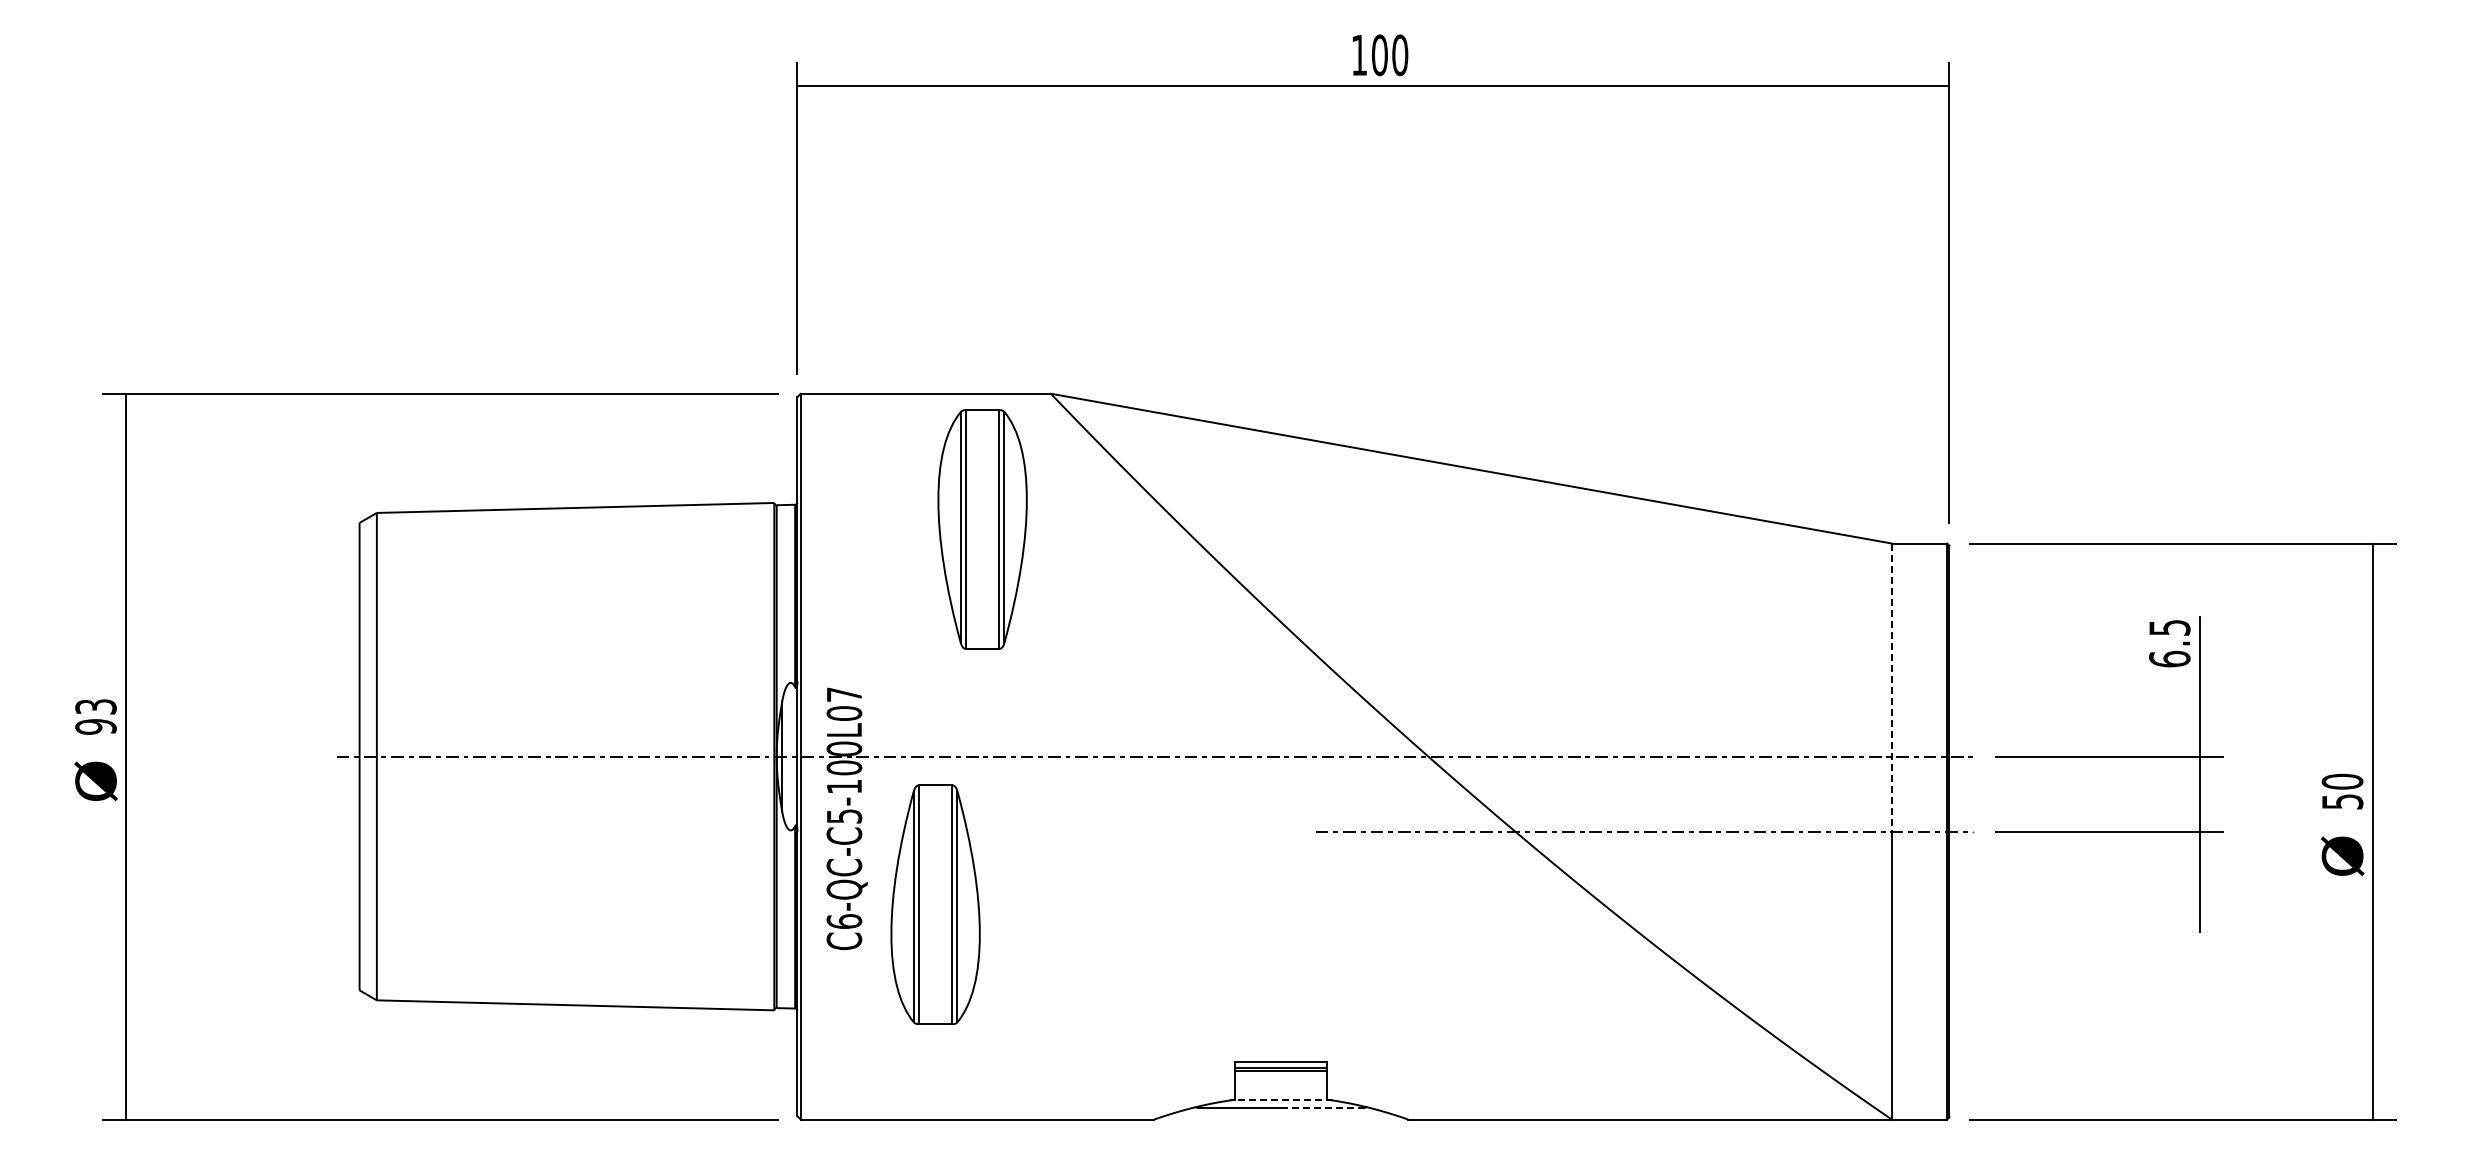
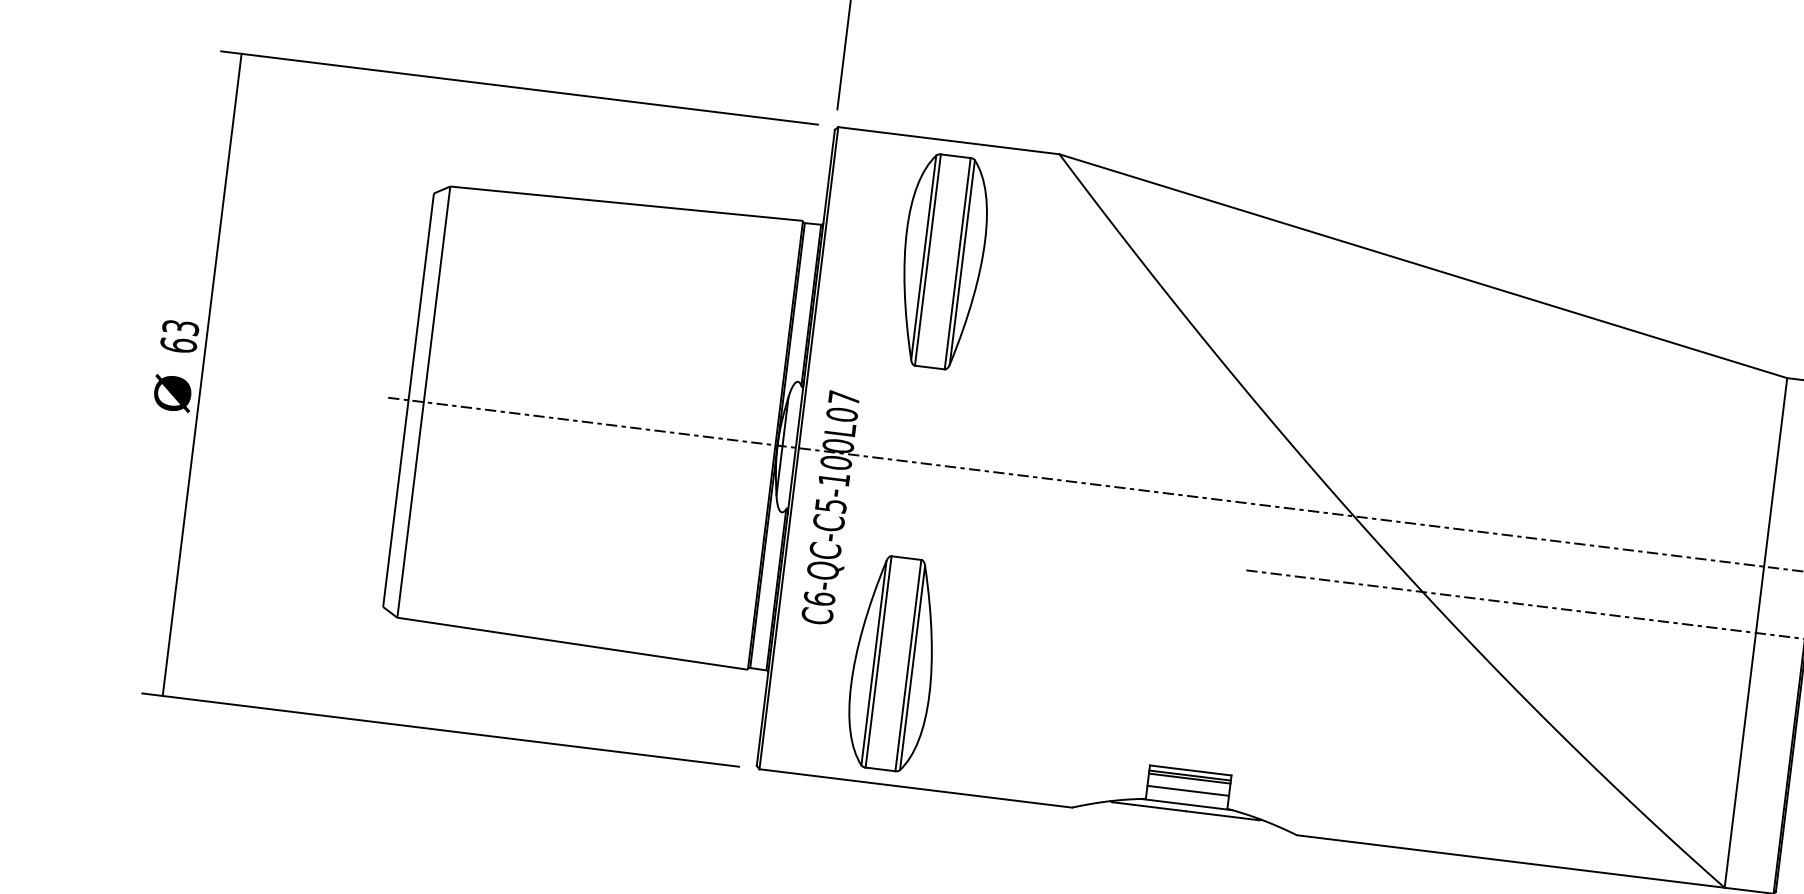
part: (982, 529) -> (942, 261), moved
line: (1891, 688) -> (1771, 506), dashed -> solid
text: (95, 726) -> (178, 344), 93 -> 63
part: (935, 904) -> (893, 663), moved
line: (1281, 1085) -> (1188, 791), added
line: (1281, 1100) -> (1186, 804), dashed -> solid
line: (1323, 1108) -> (1223, 816), dashed -> solid

